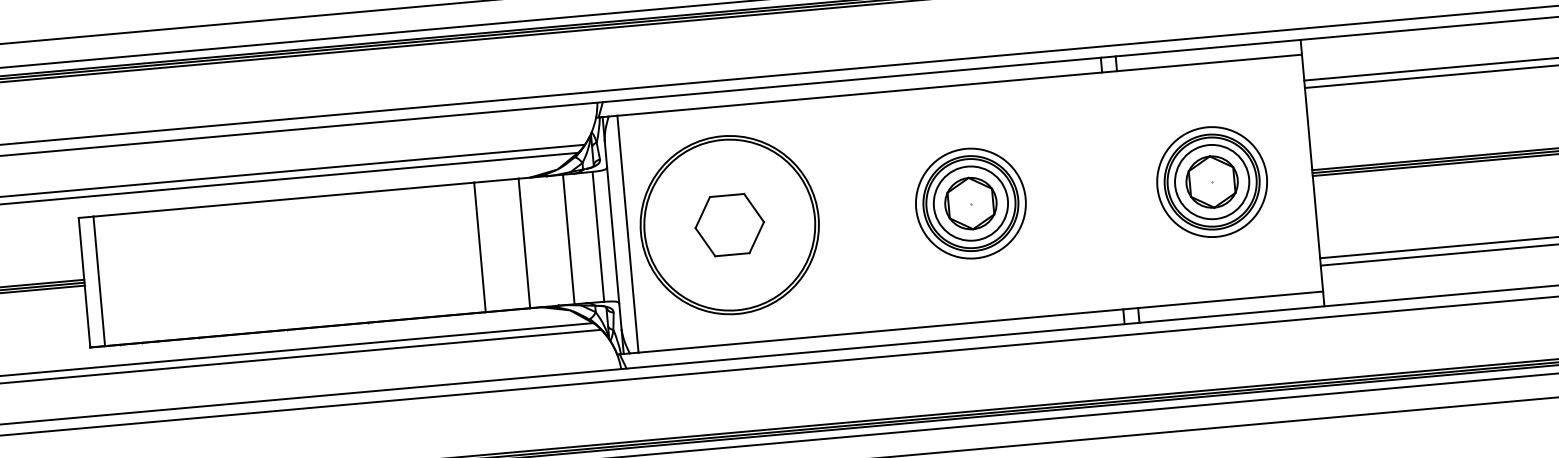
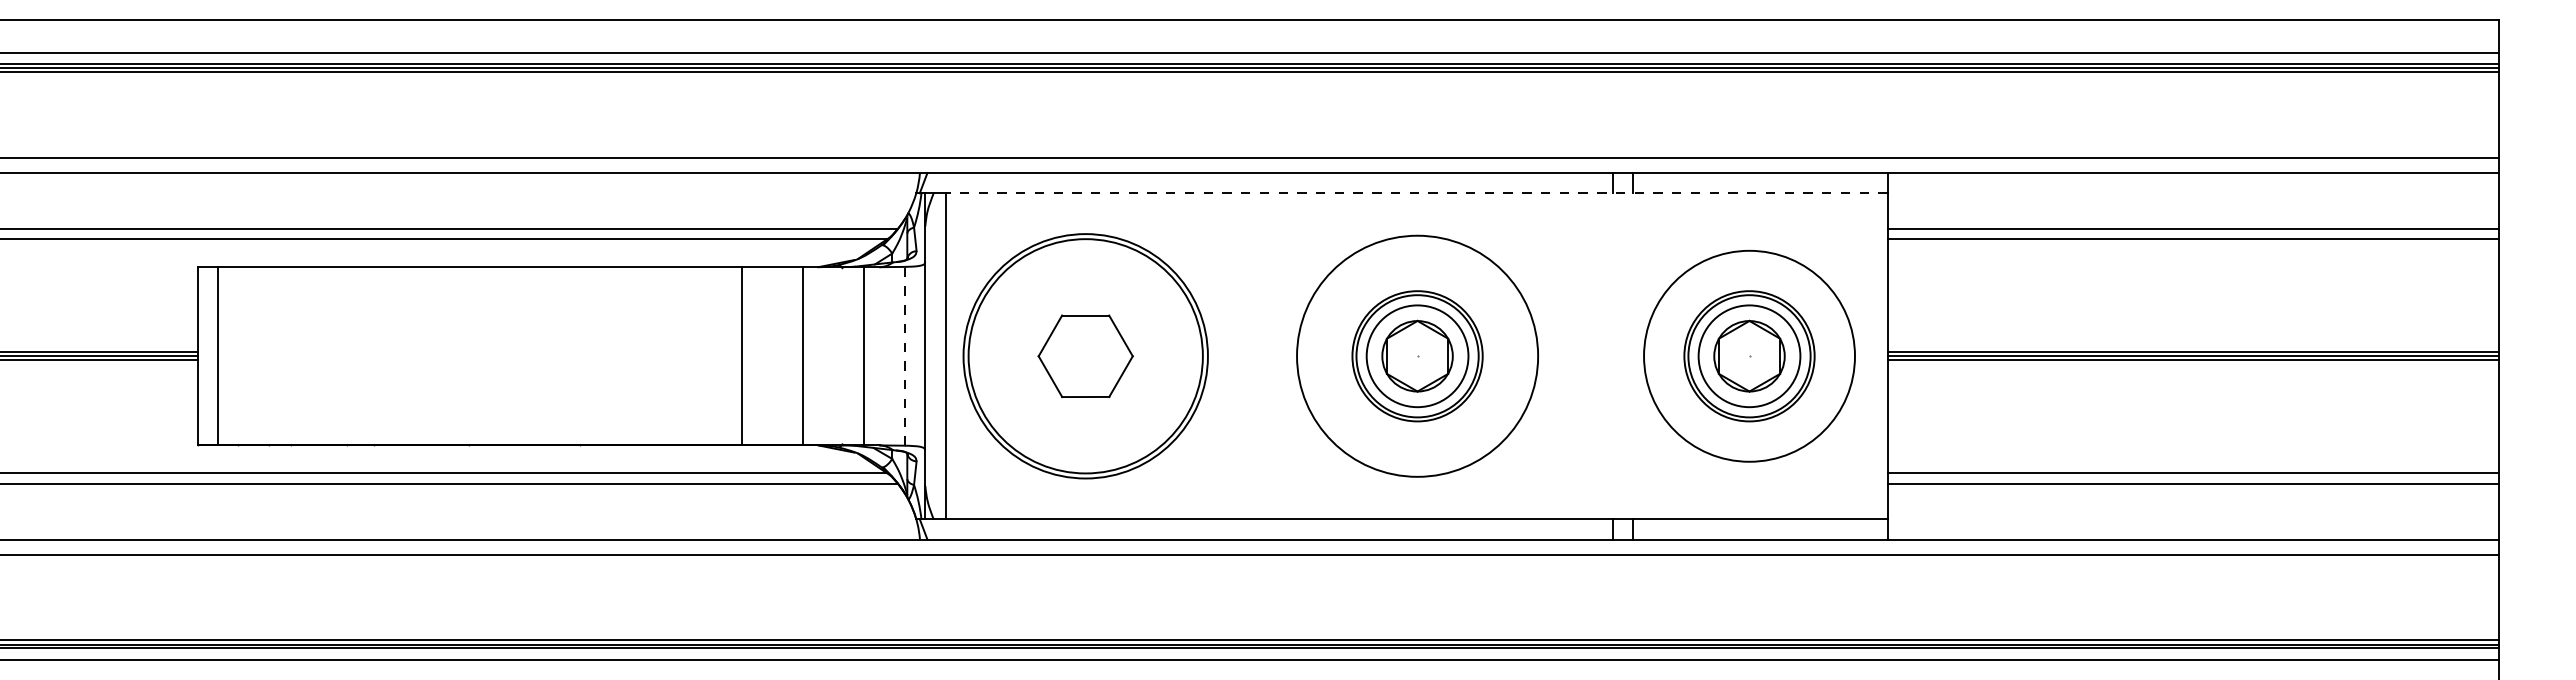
line: (959, 85) -> (1416, 193), solid -> dashed
circle: (1212, 181) -> (1749, 355), size x1.4
circle: (970, 203) -> (1417, 355), size x1.6
line: (598, 236) -> (904, 355), solid -> dashed

